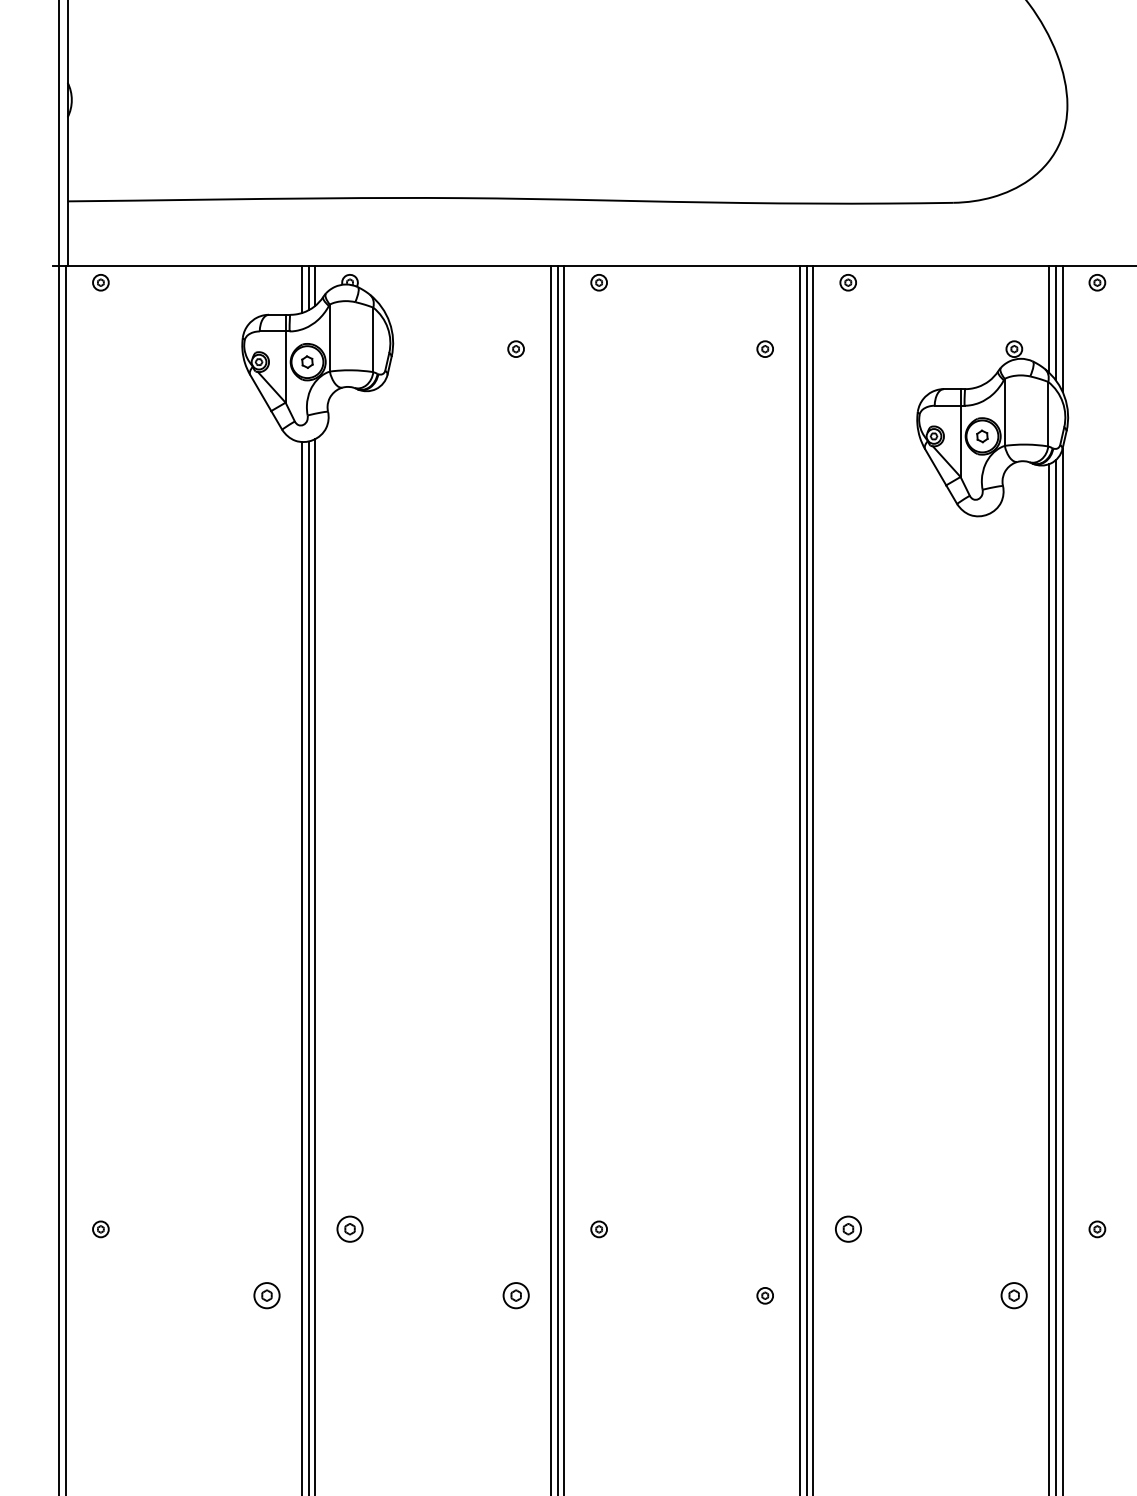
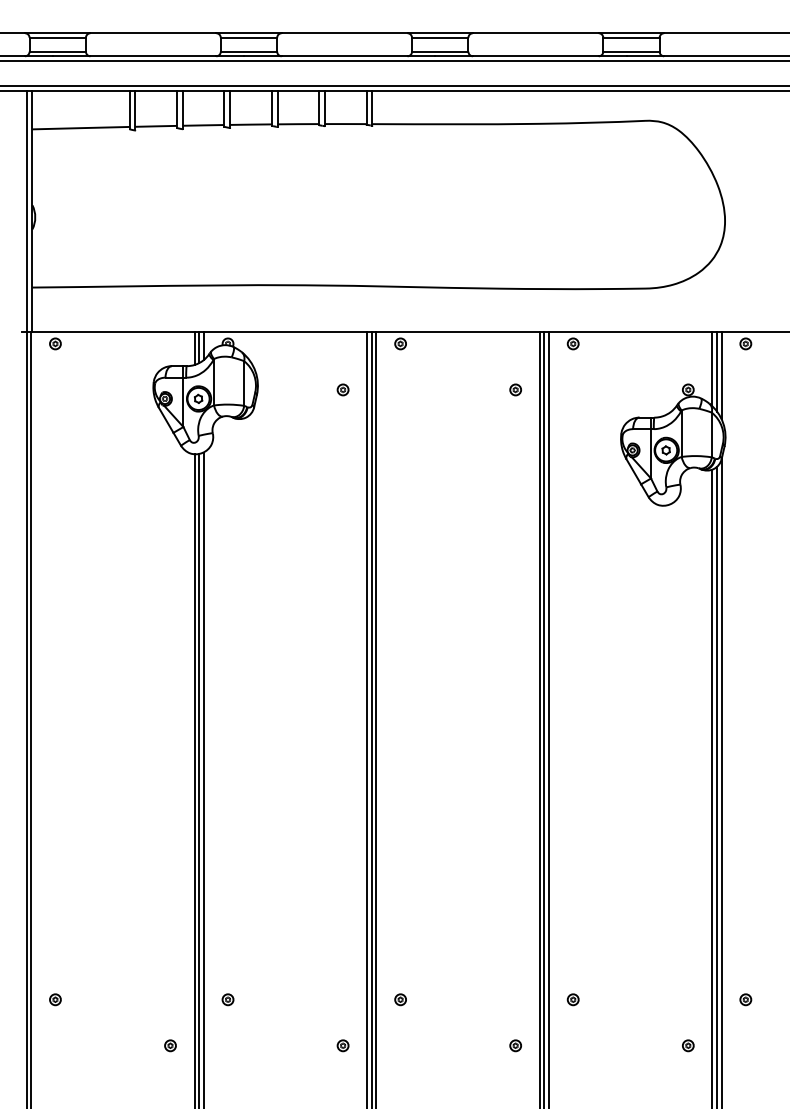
part: (349, 1228) -> (227, 999), size x0.62
part: (847, 1228) -> (572, 999), size x0.62
part: (266, 1295) -> (170, 1045), size x0.62
part: (515, 1295) -> (342, 1045), size x0.62
part: (1014, 1295) -> (688, 1045), size x0.62

